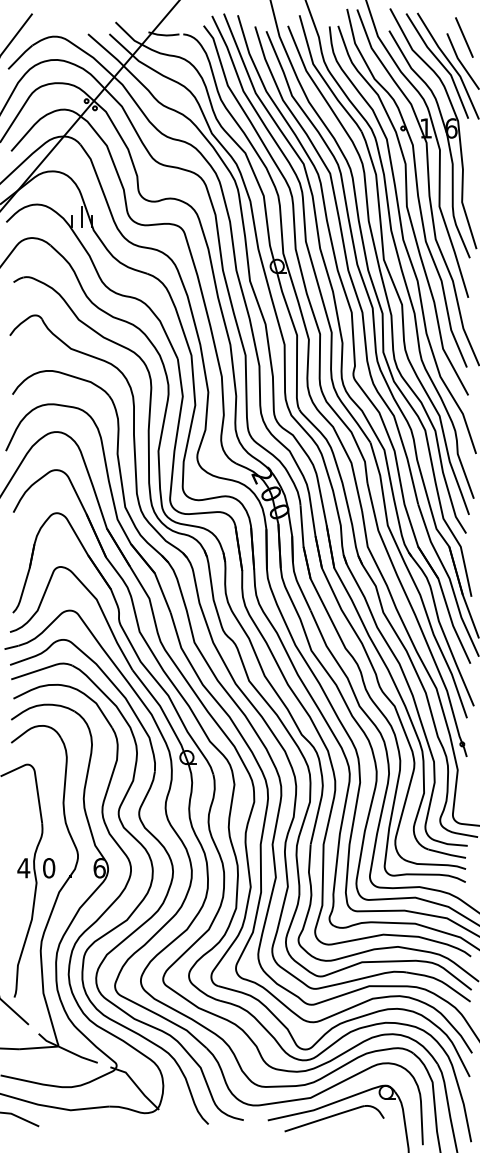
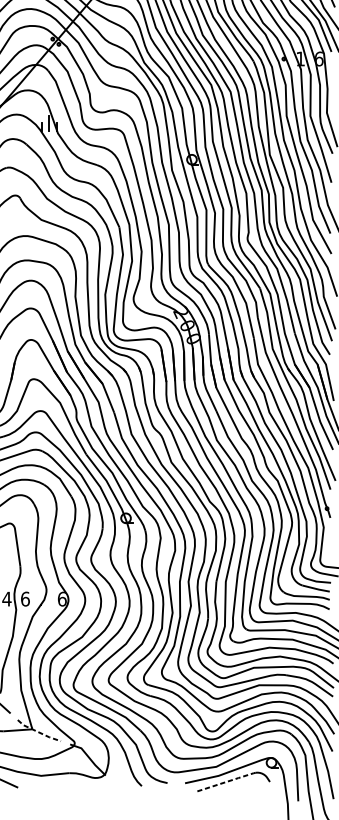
text: (49, 868) -> (25, 599), 0 -> 6
line: (67, 1050) -> (38, 732), solid -> dashed
line: (325, 1118) -> (227, 781), solid -> dashed

